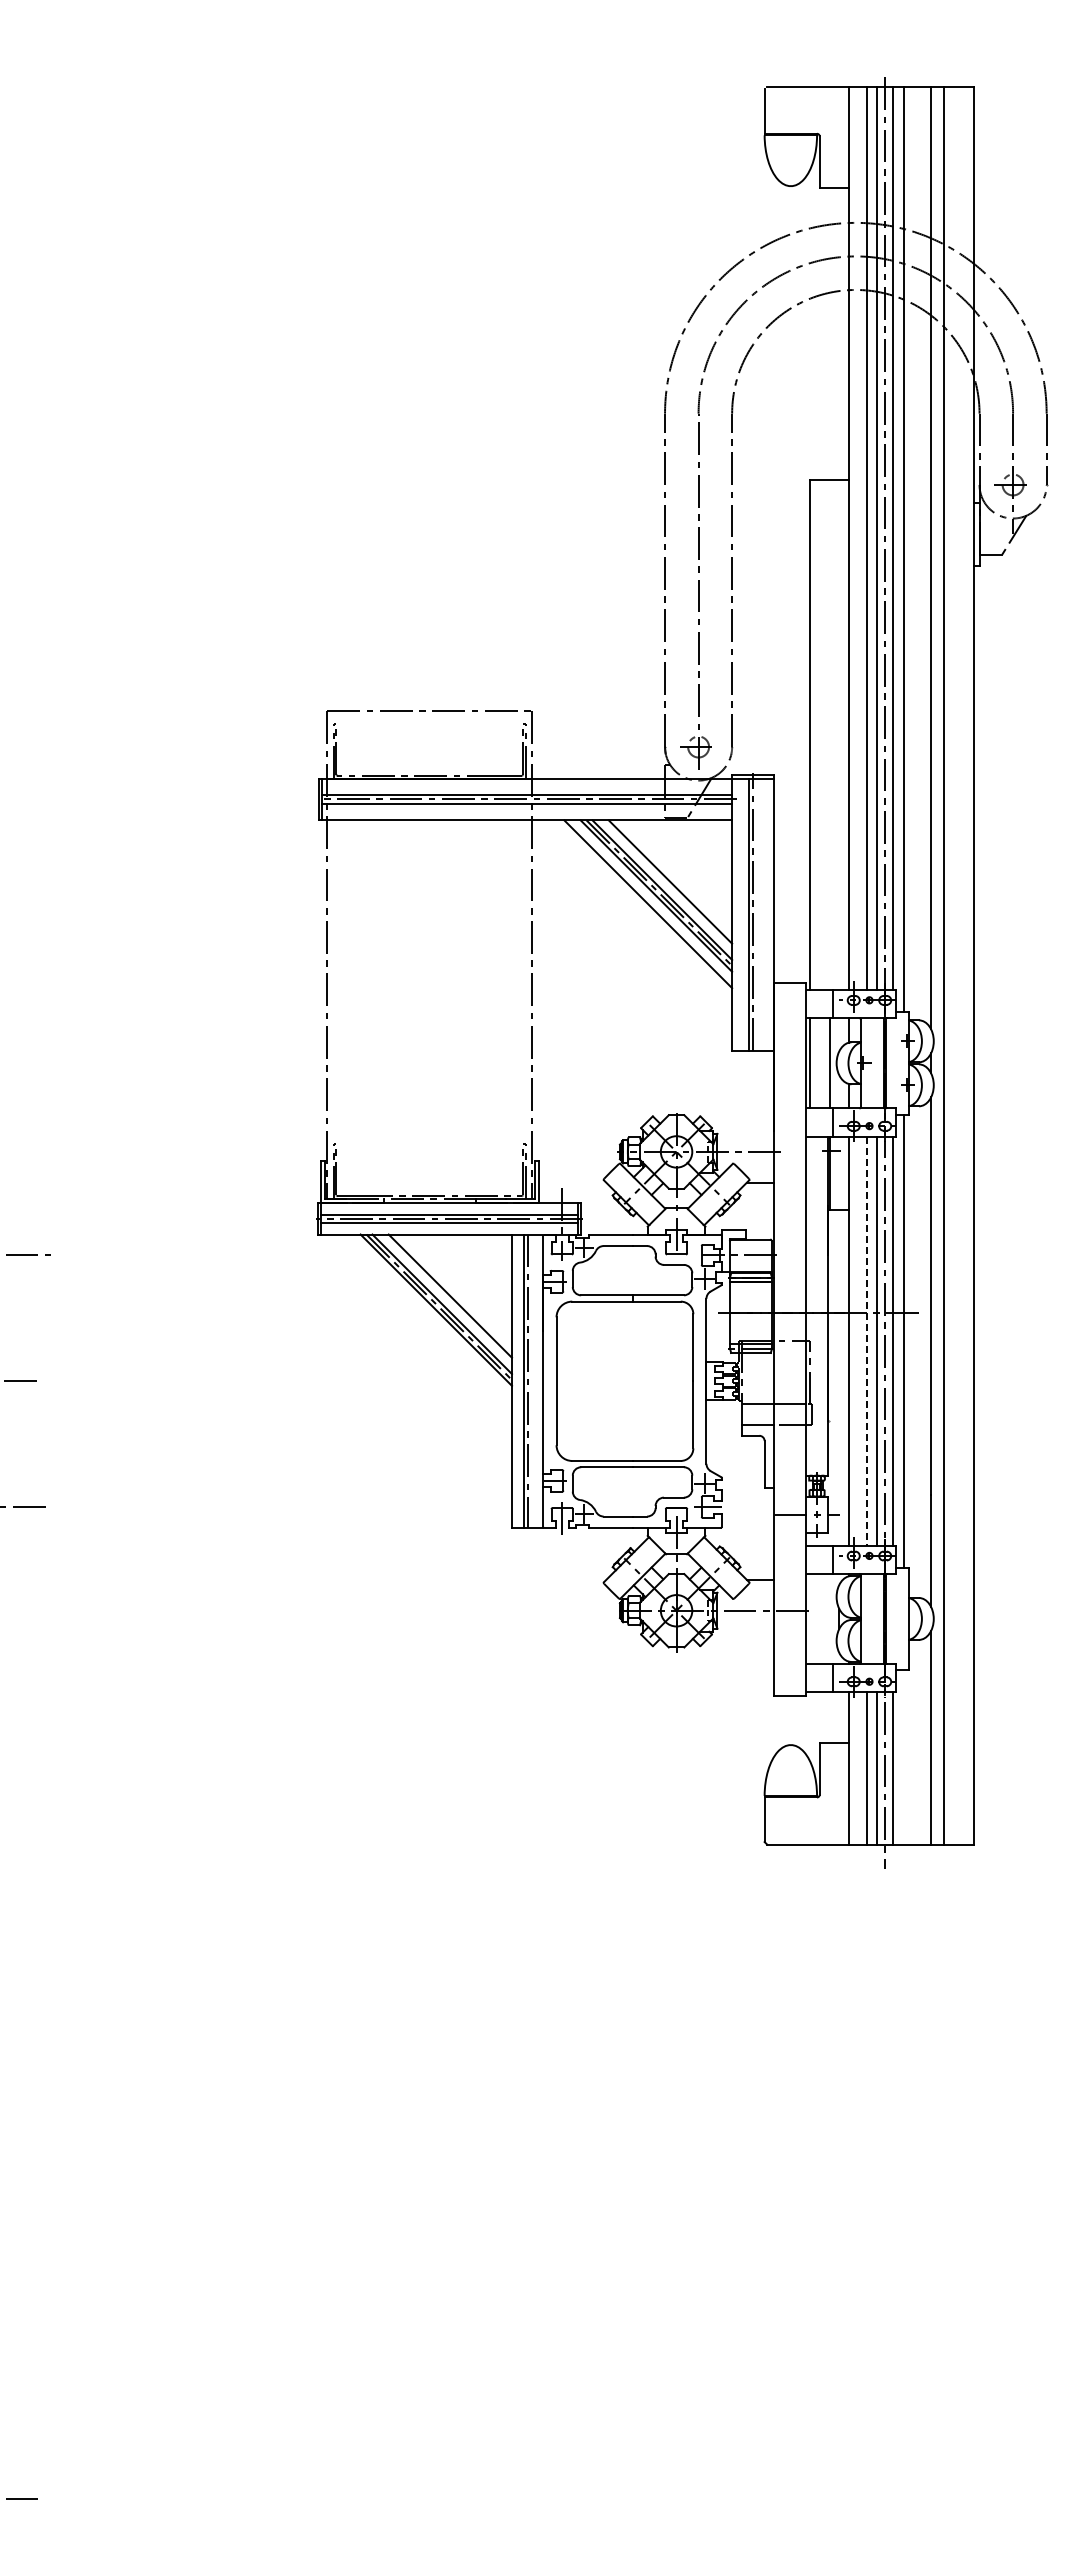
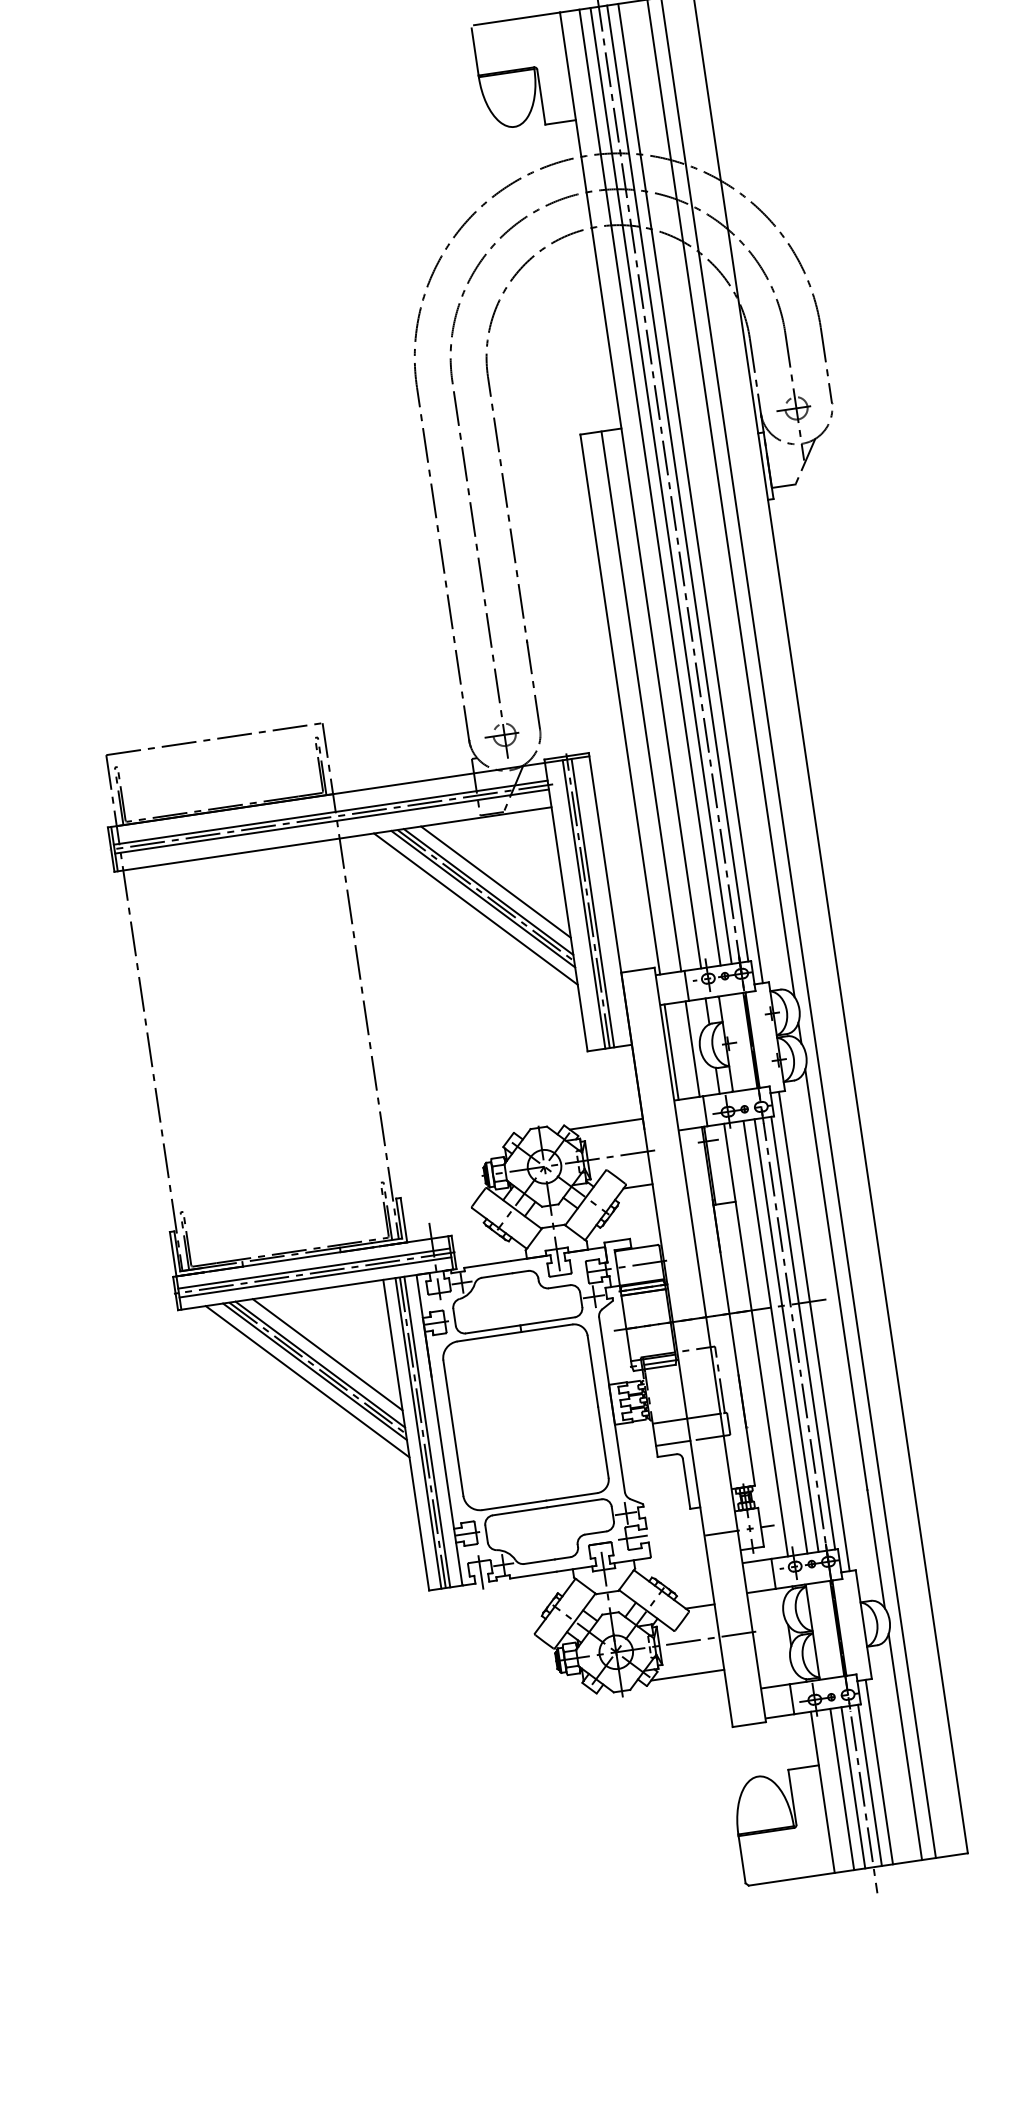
line: (829, 734) -> (641, 701), added
line: (757, 914) -> (593, 902), added
line: (739, 1121) -> (606, 1124), added
line: (427, 1318) -> (307, 1381), added
line: (866, 1341) -> (775, 1337), dashed -> solid
line: (531, 1381) -> (426, 1432), added
line: (739, 1641) -> (687, 1674), added
line: (903, 1757) -> (879, 1772), added

